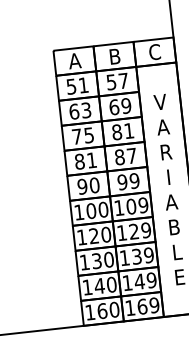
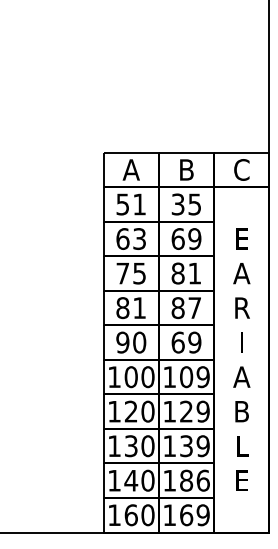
text: (117, 81) -> (186, 204), 57 -> 35
text: (160, 101) -> (241, 238), V -> E
text: (122, 182) -> (177, 342), 99 -> 69
text: (145, 280) -> (194, 480), 149 -> 186

